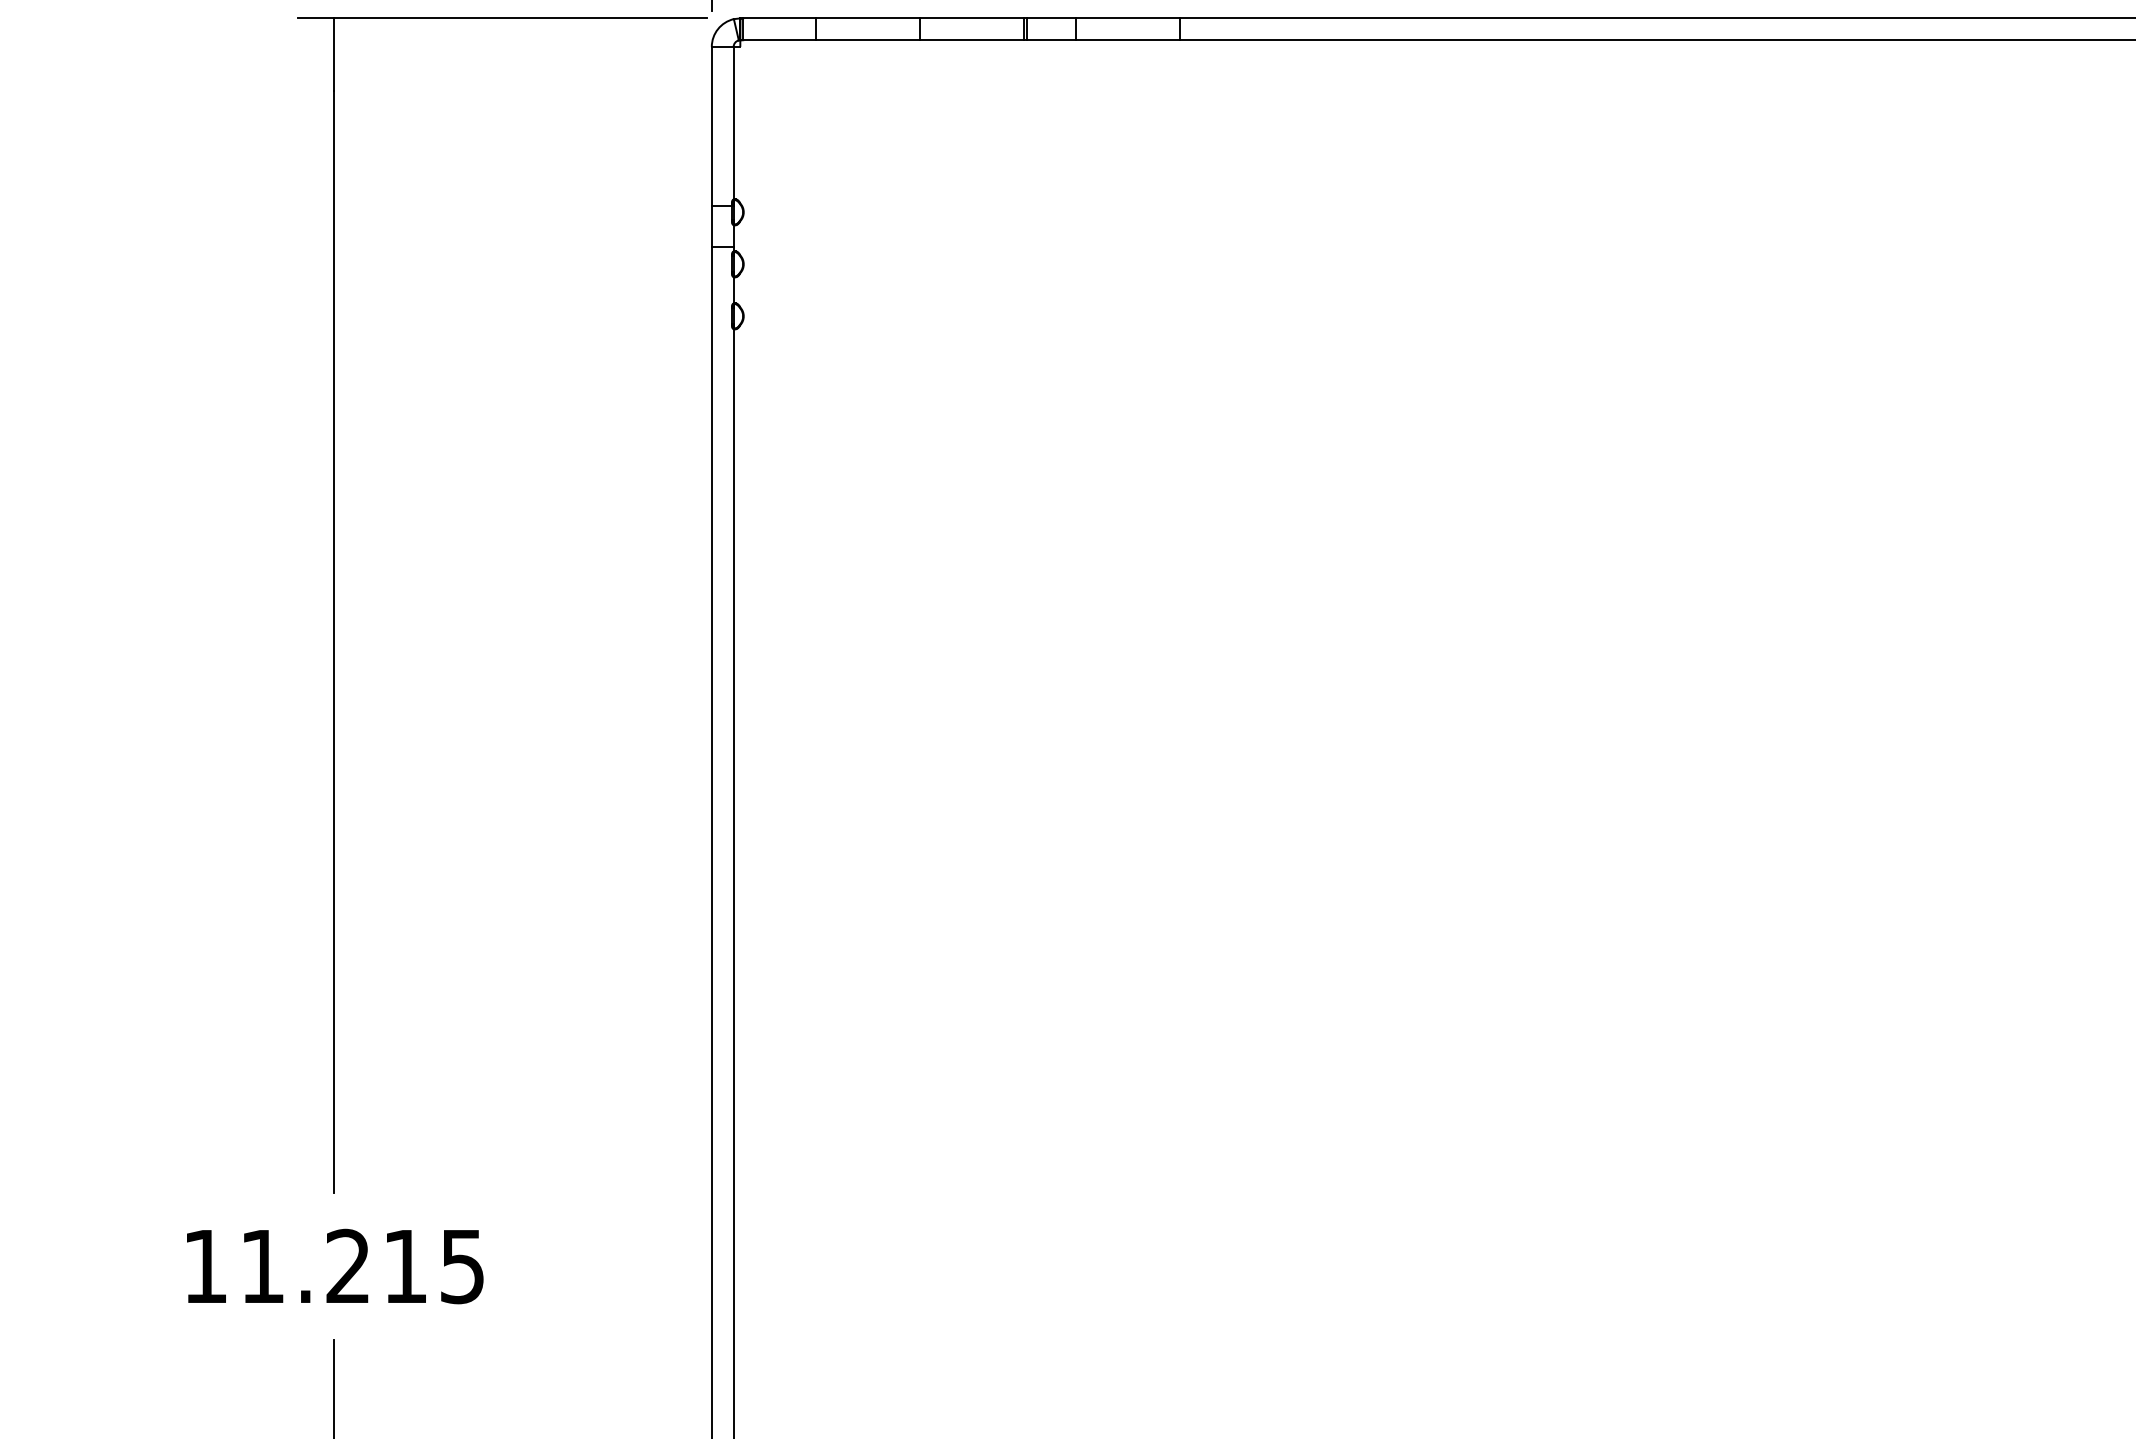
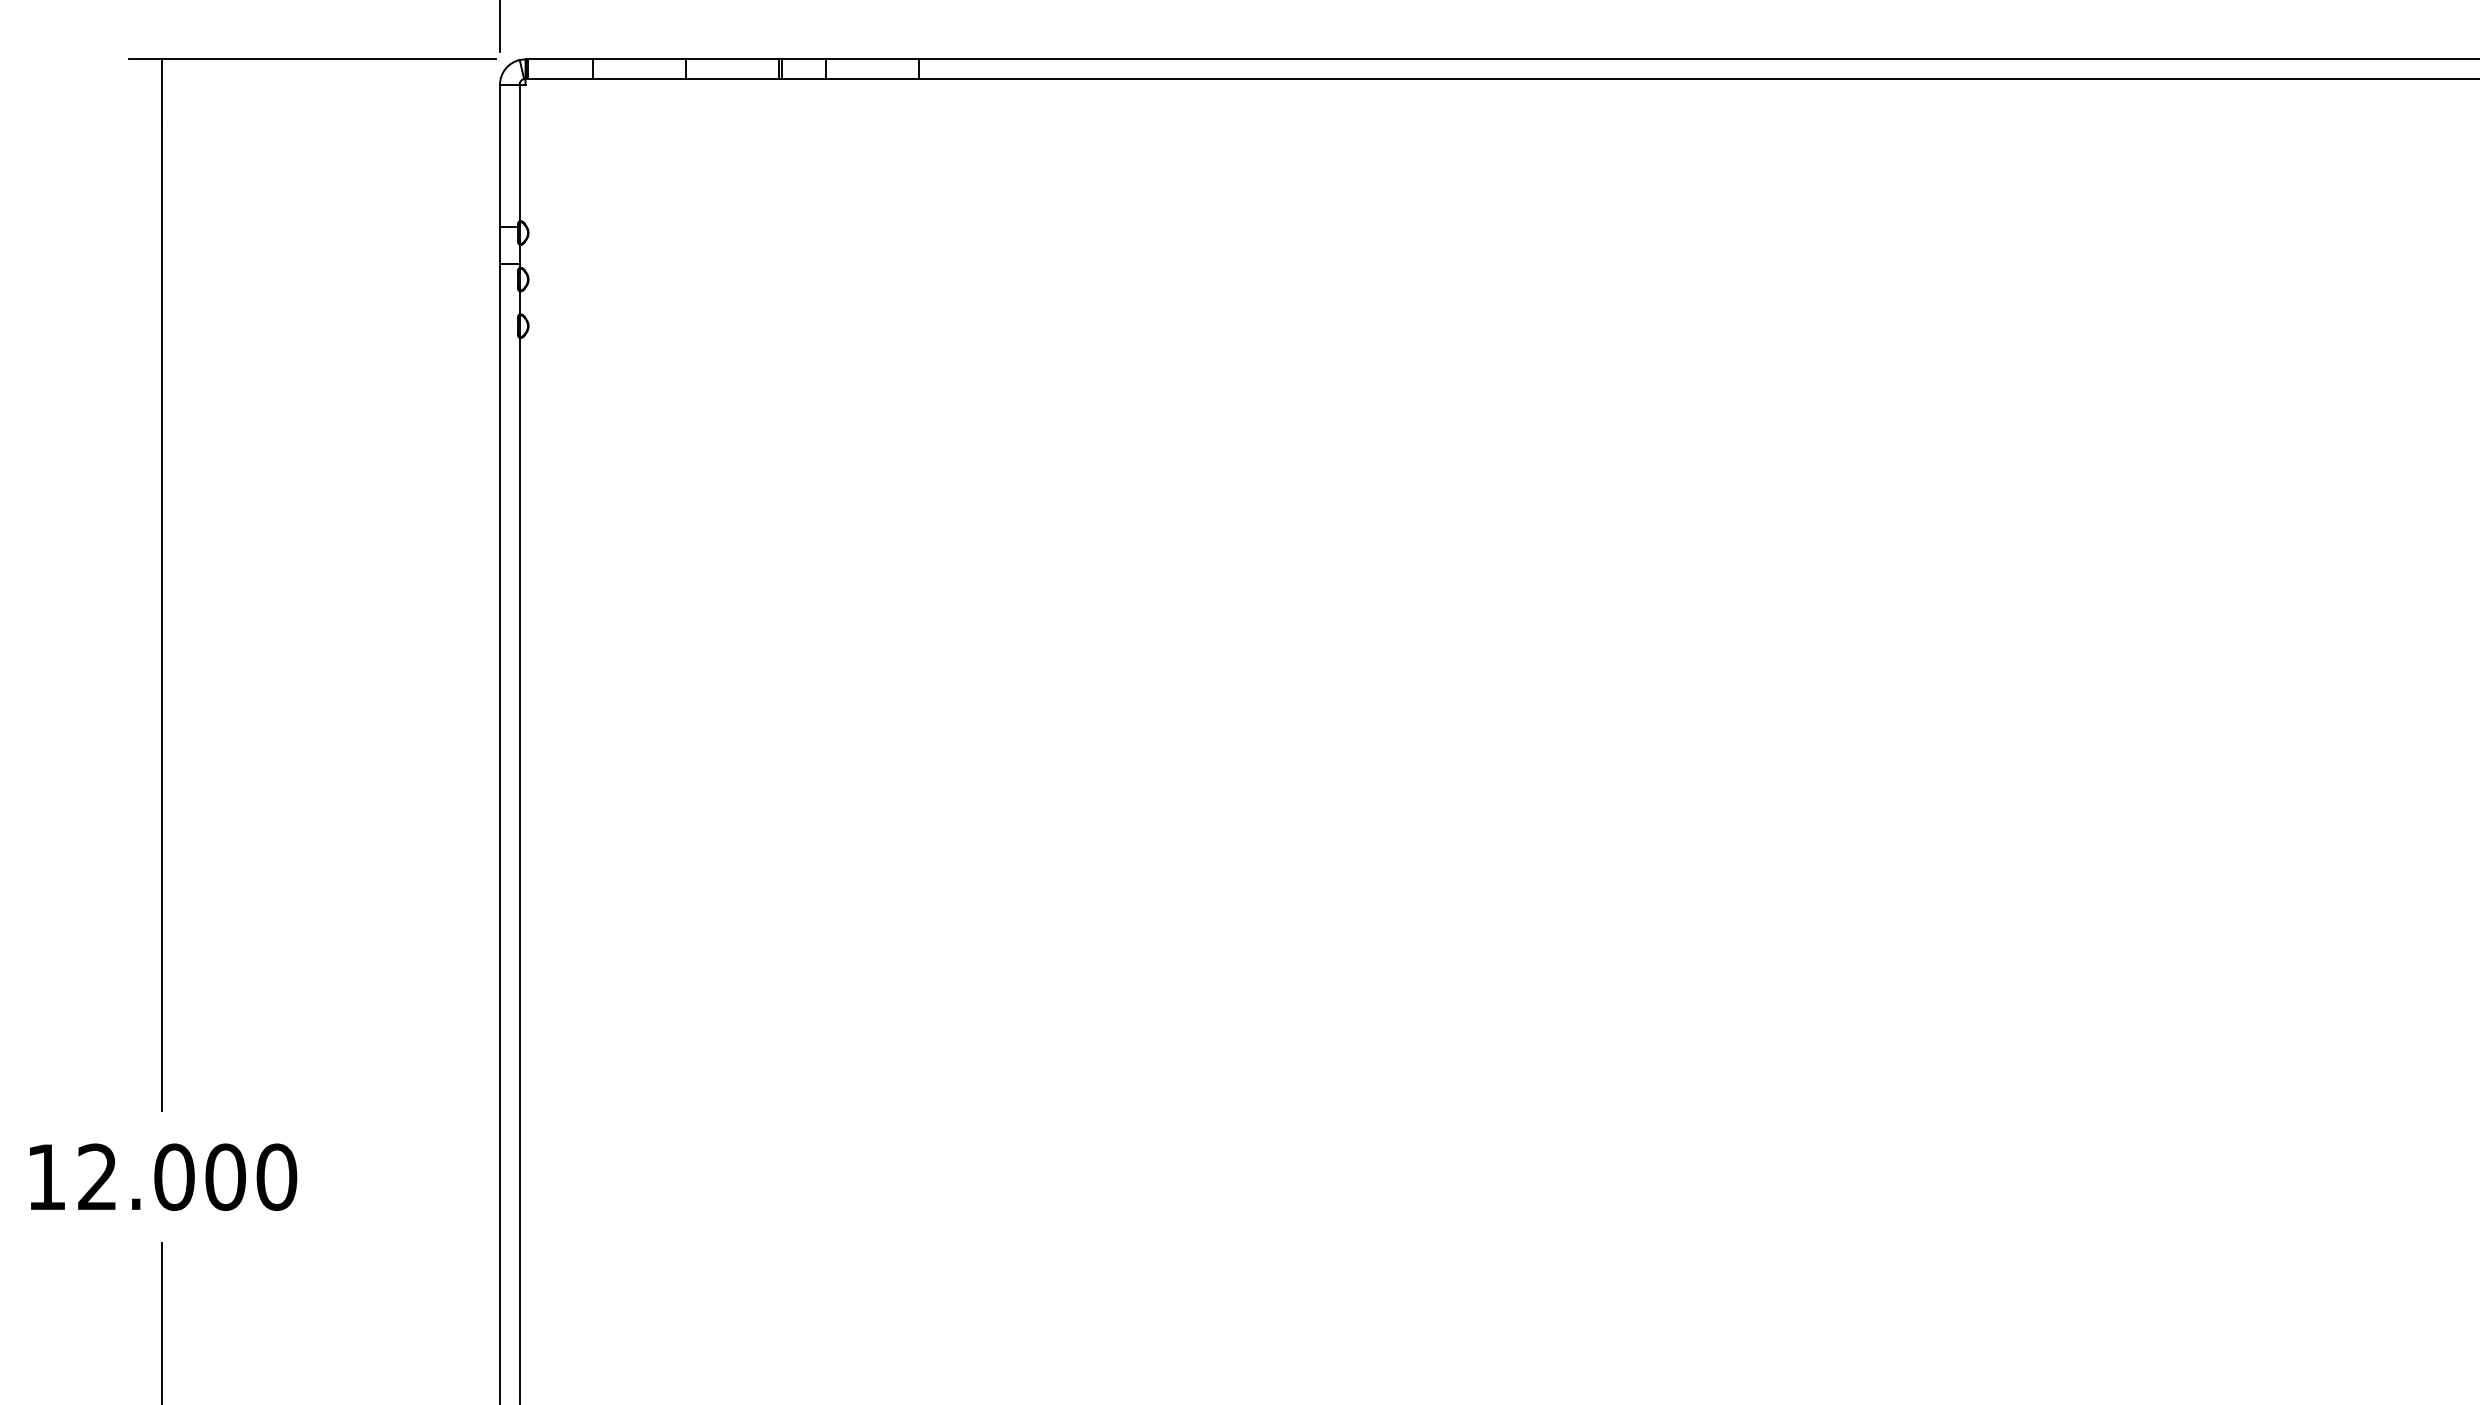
text: (362, 1265) -> (187, 1176), 11.215 -> 12.000

